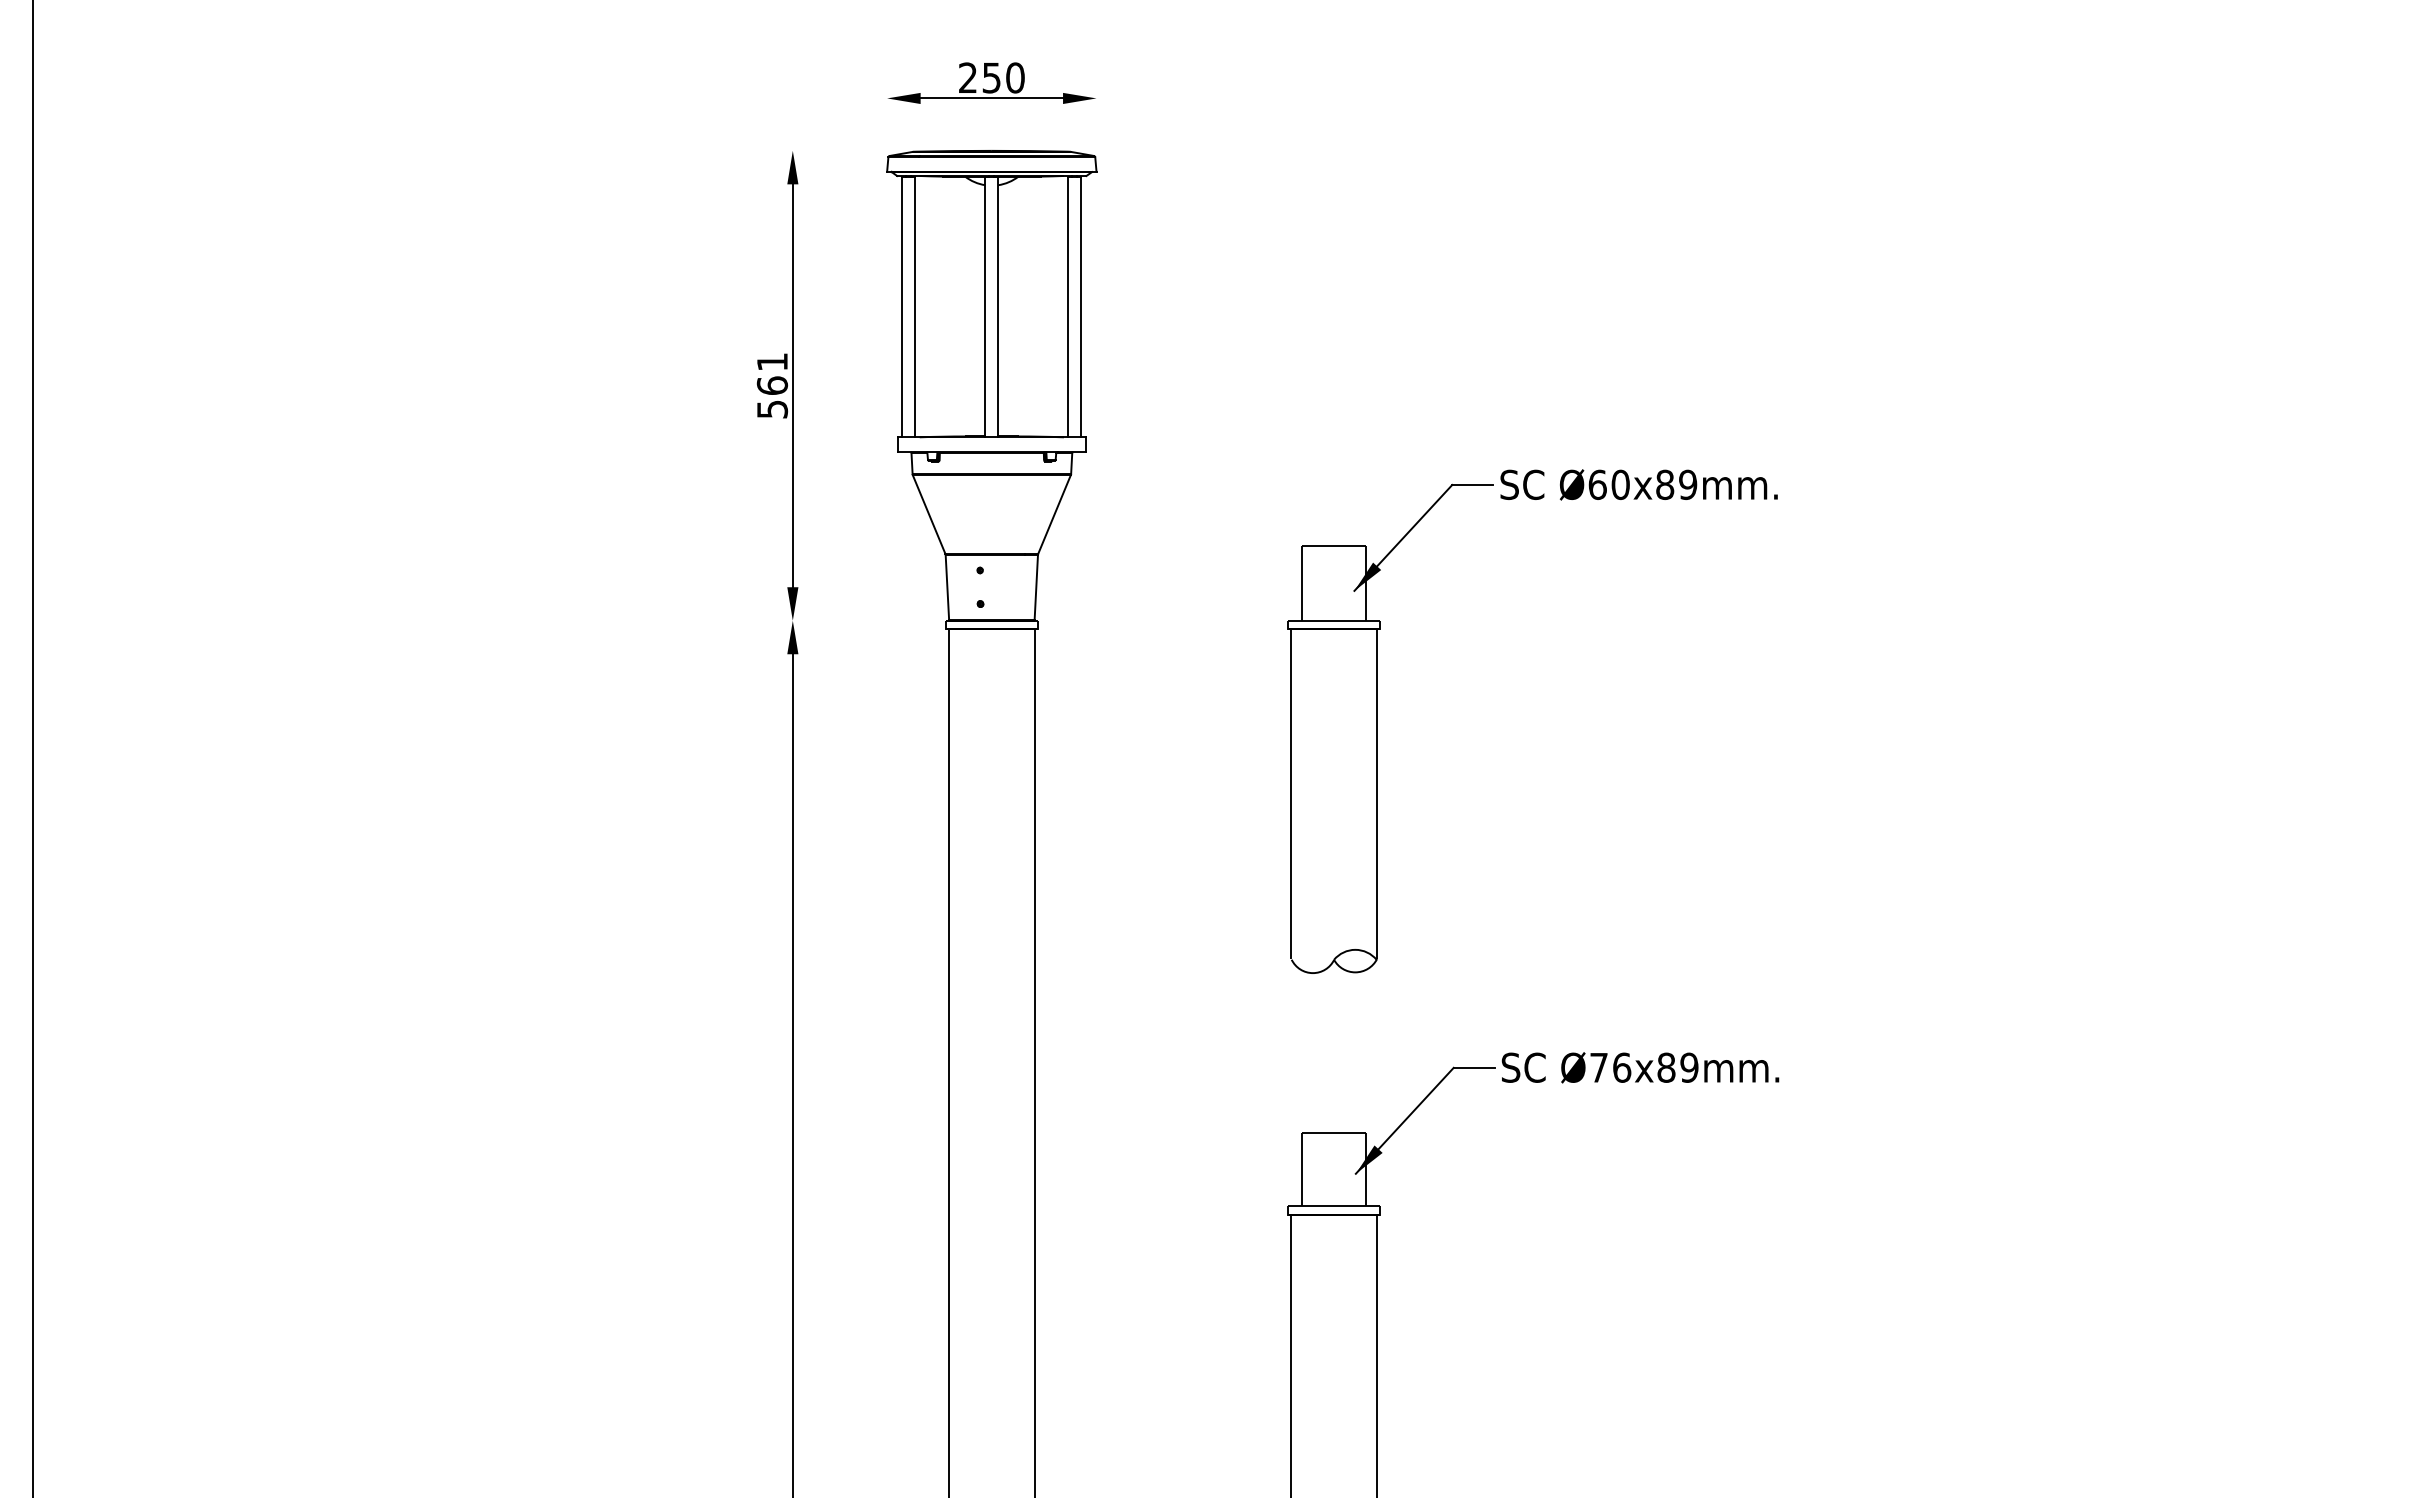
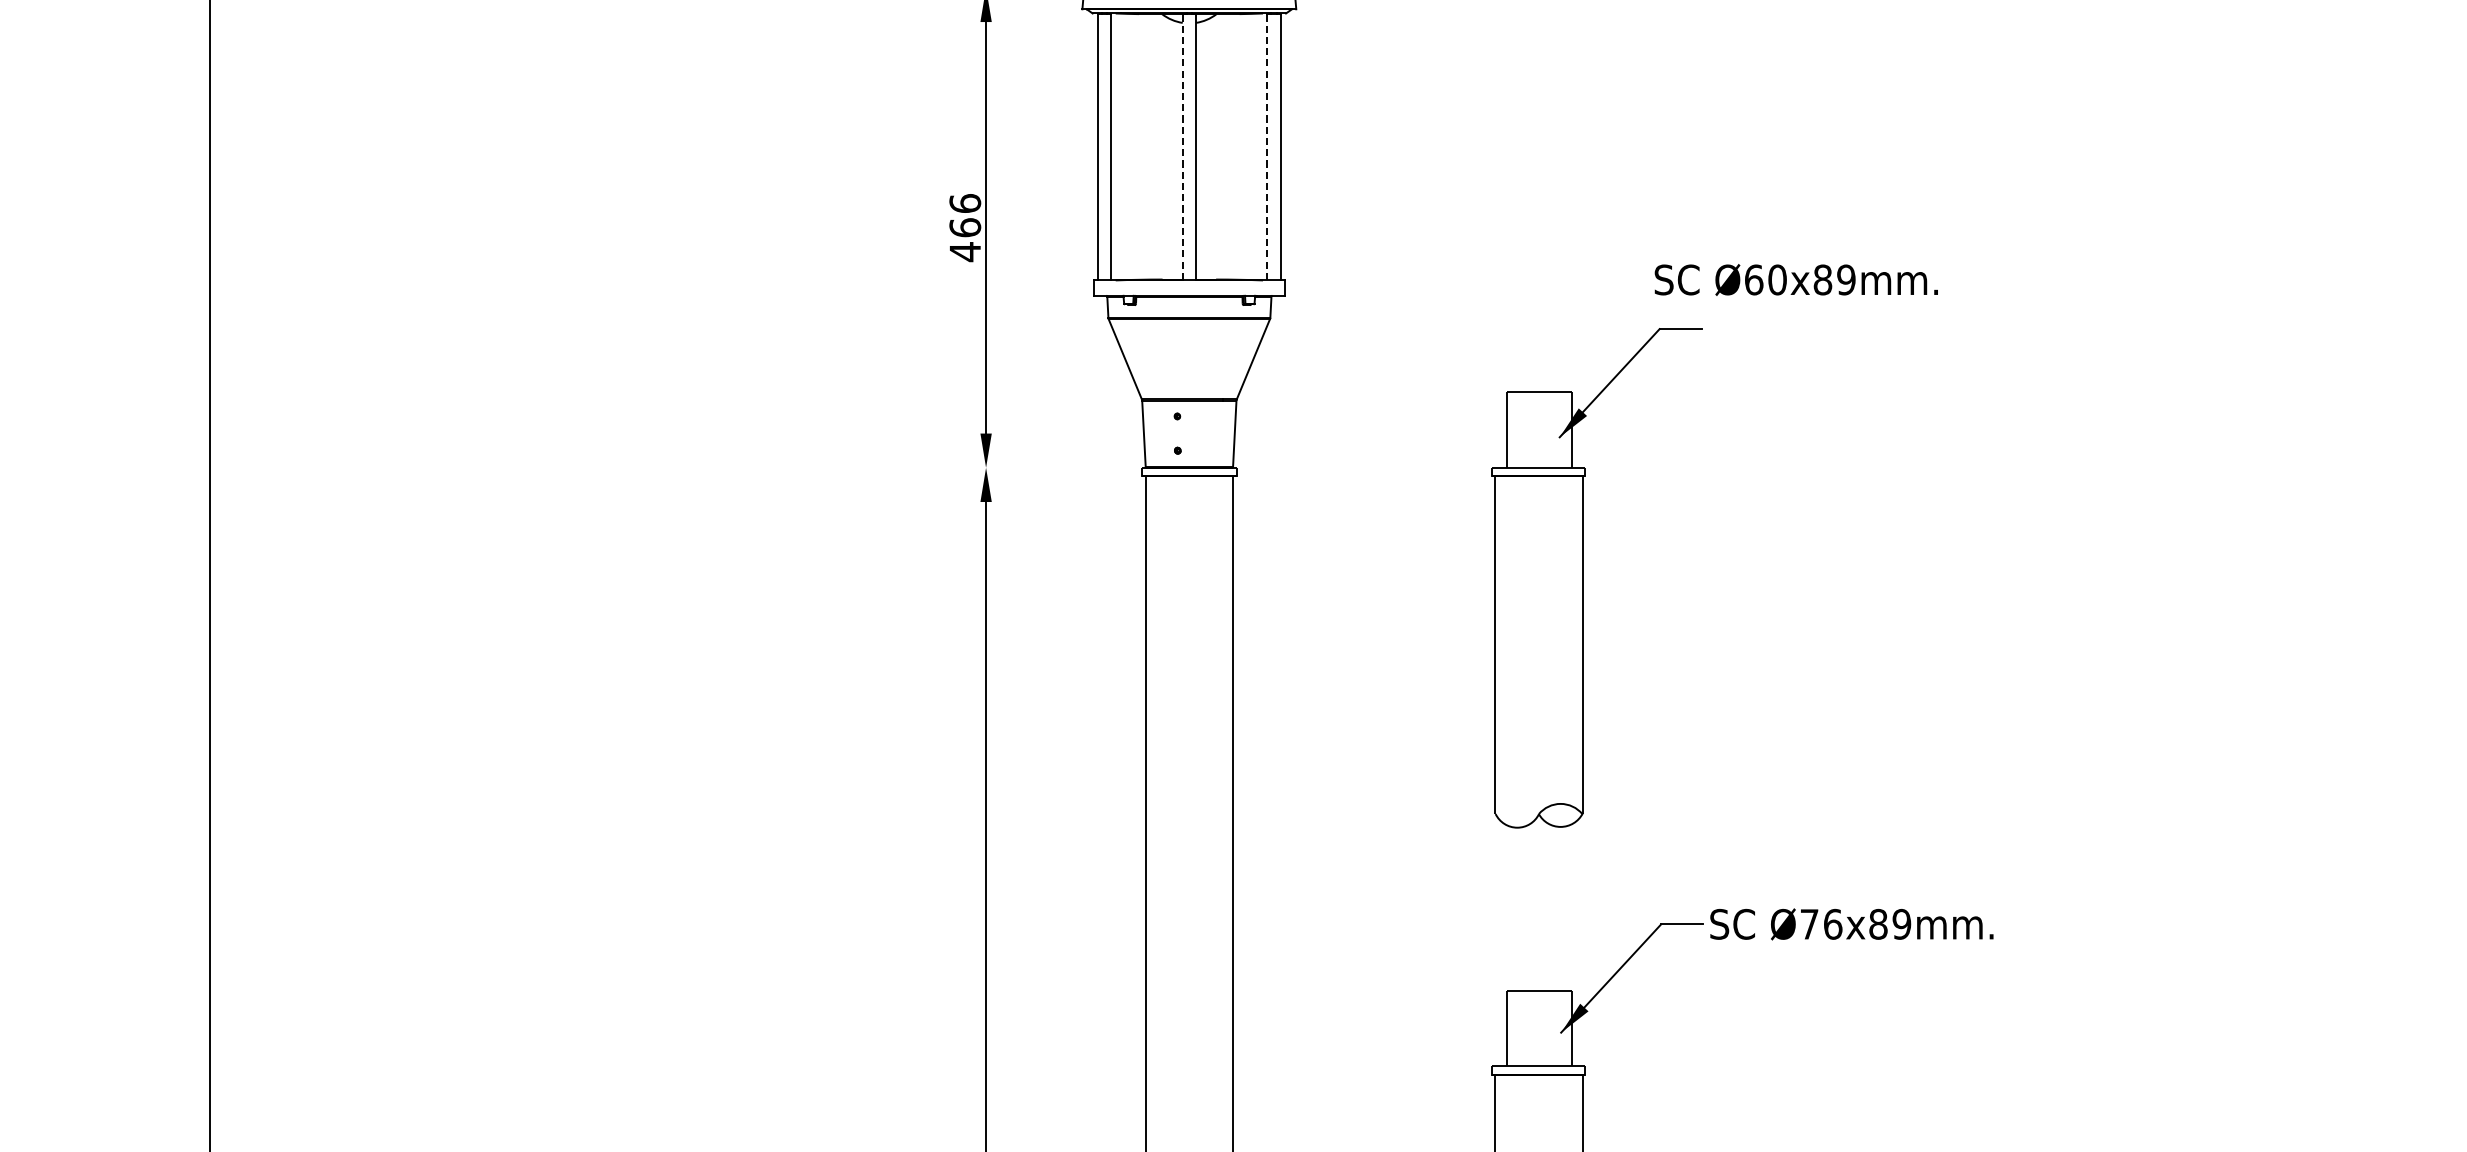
line: (985, 307) -> (1182, 147), solid -> dashed
line: (1068, 307) -> (1267, 147), solid -> dashed
text: (772, 385) -> (965, 227), 561 -> 466
text: (1638, 484) -> (1795, 279), moved

